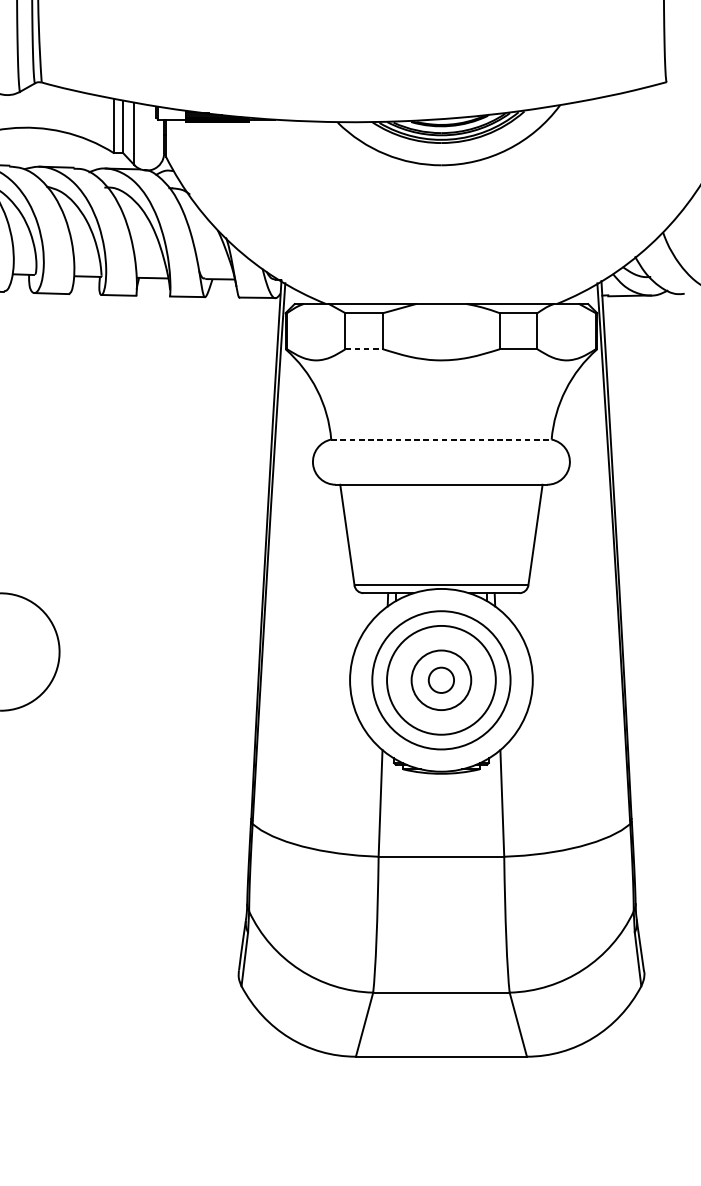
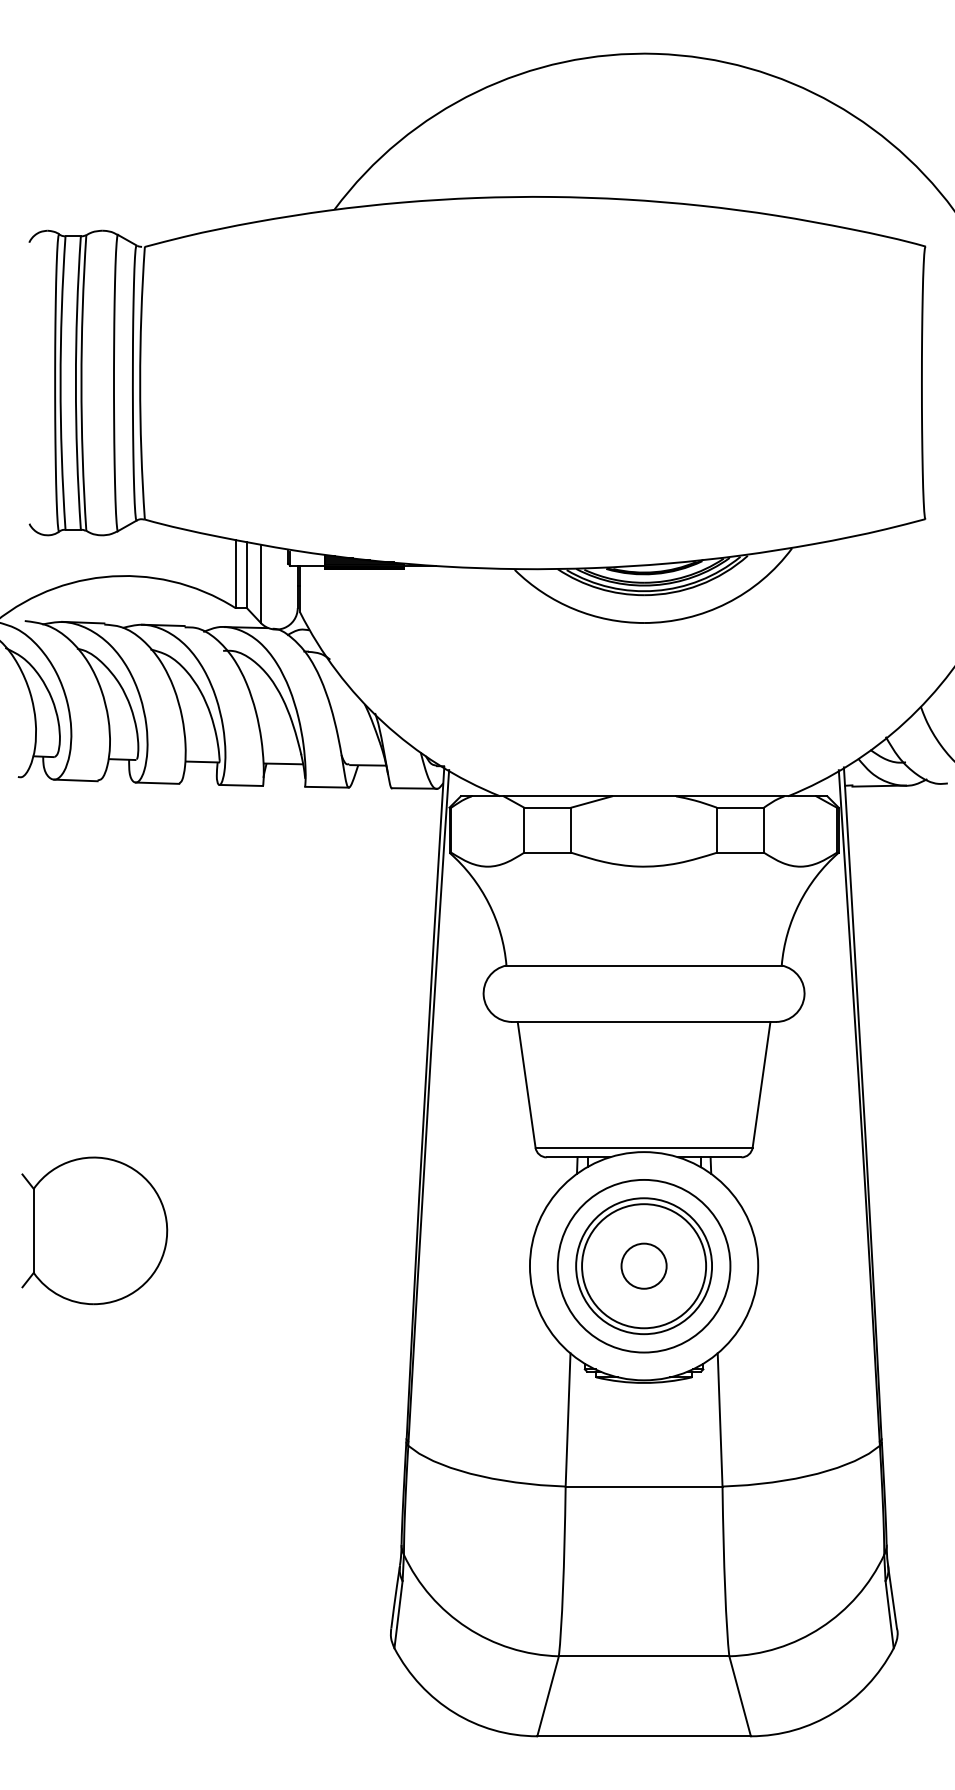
line: (364, 349) -> (547, 852), dashed -> solid
line: (441, 439) -> (644, 965), dashed -> solid
circle: (440, 679) -> (643, 1265), size x1.43
circle: (441, 680) -> (644, 1266), size x1.67

